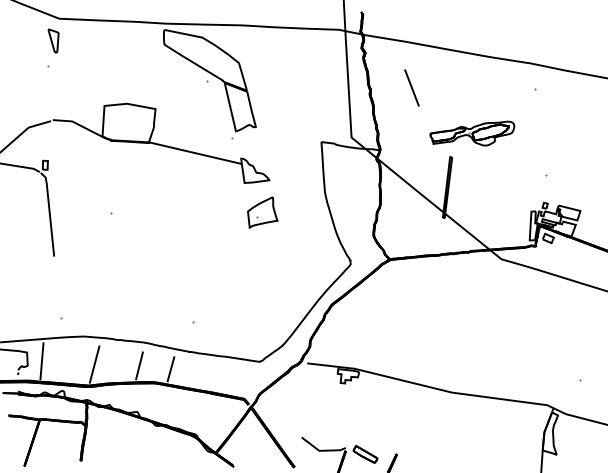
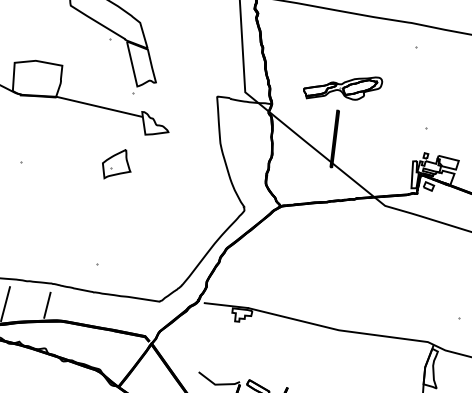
line: (411, 87) -> (301, 45), removed
part: (472, 133) -> (343, 88), moved
part: (262, 212) -> (116, 164), moved
line: (170, 369) -> (76, 308), removed

